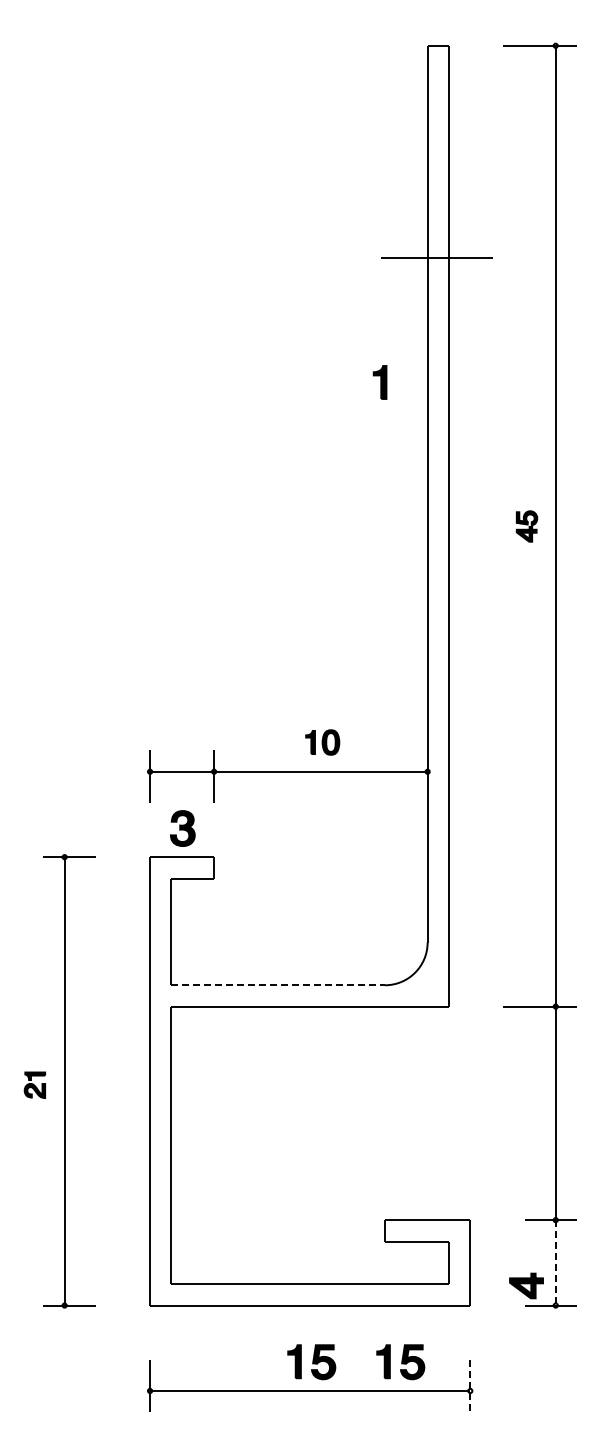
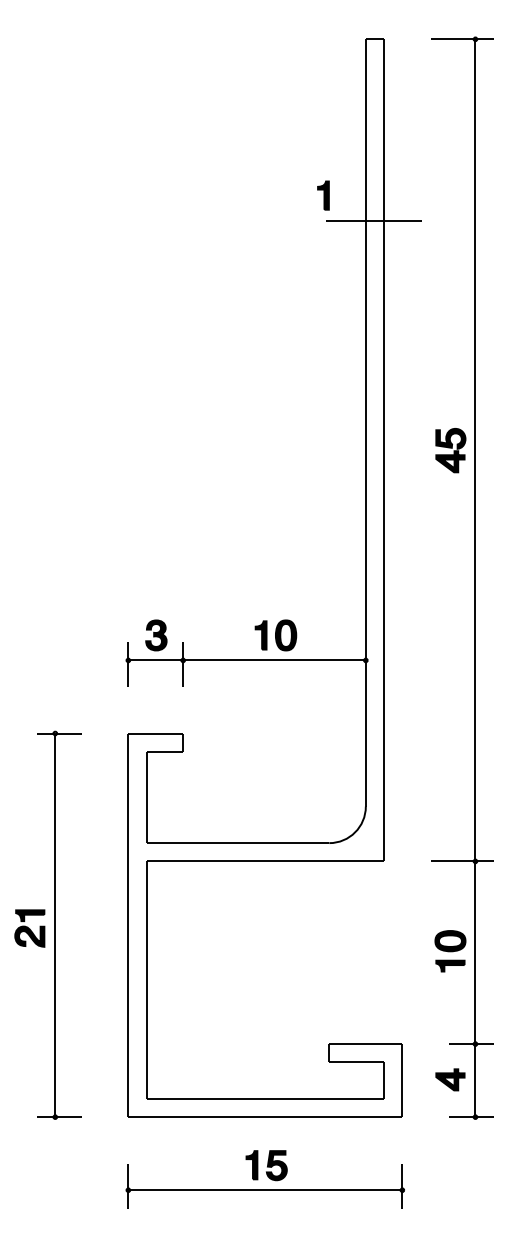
part: (379, 382) -> (322, 195), moved
part: (526, 526) -> (450, 450), size x1.67
part: (322, 742) -> (275, 635), size x1.43
part: (182, 828) -> (156, 635), moved
line: (278, 985) -> (238, 843), dashed -> solid
part: (34, 1085) -> (29, 928), size x1.67
part: (526, 1111) -> (450, 951), added
line: (555, 1262) -> (475, 1080), dashed -> solid
part: (526, 1285) -> (450, 1079), moved
part: (400, 1362) -> (342, 1165), removed
line: (470, 1386) -> (402, 1186), dashed -> solid

